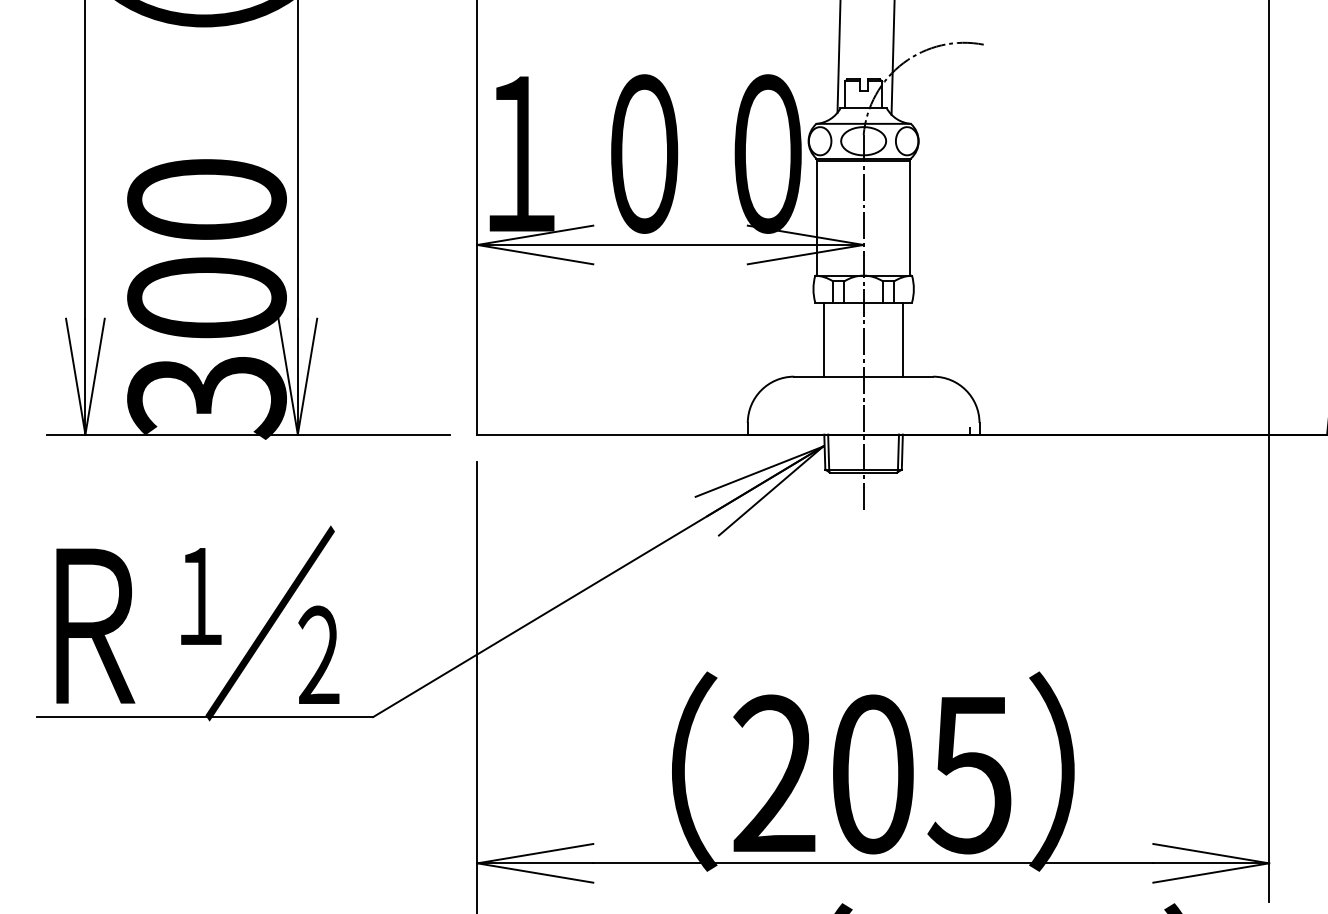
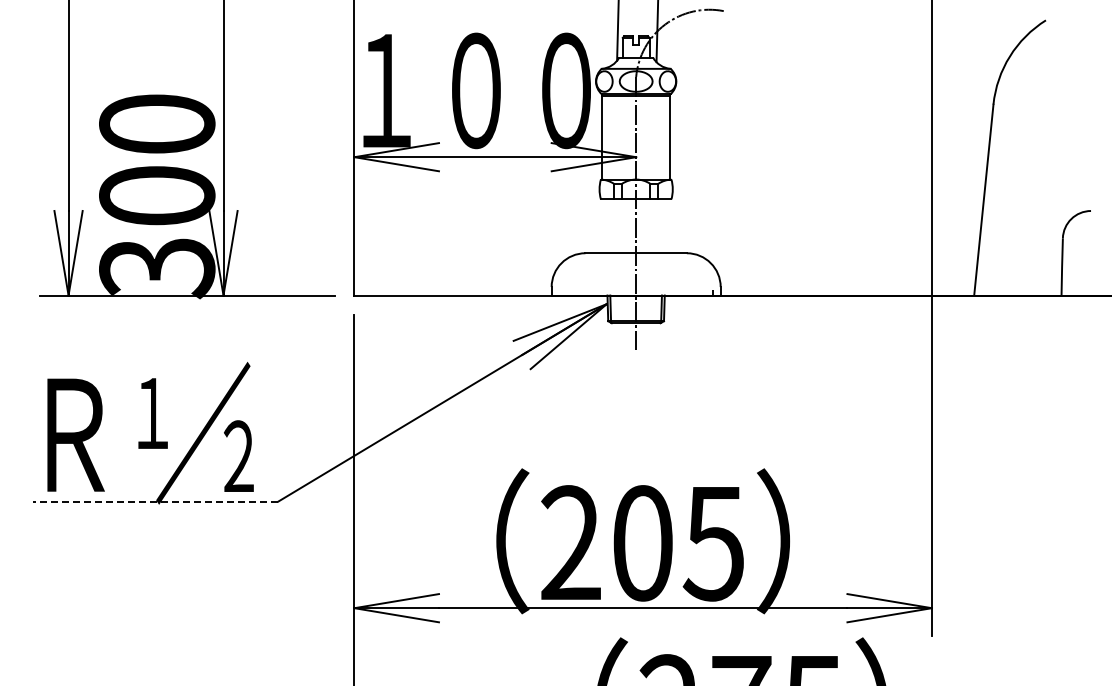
line: (824, 339) -> (607, 226), removed
line: (903, 339) -> (665, 226), removed
line: (204, 717) -> (155, 501), solid -> dashed

